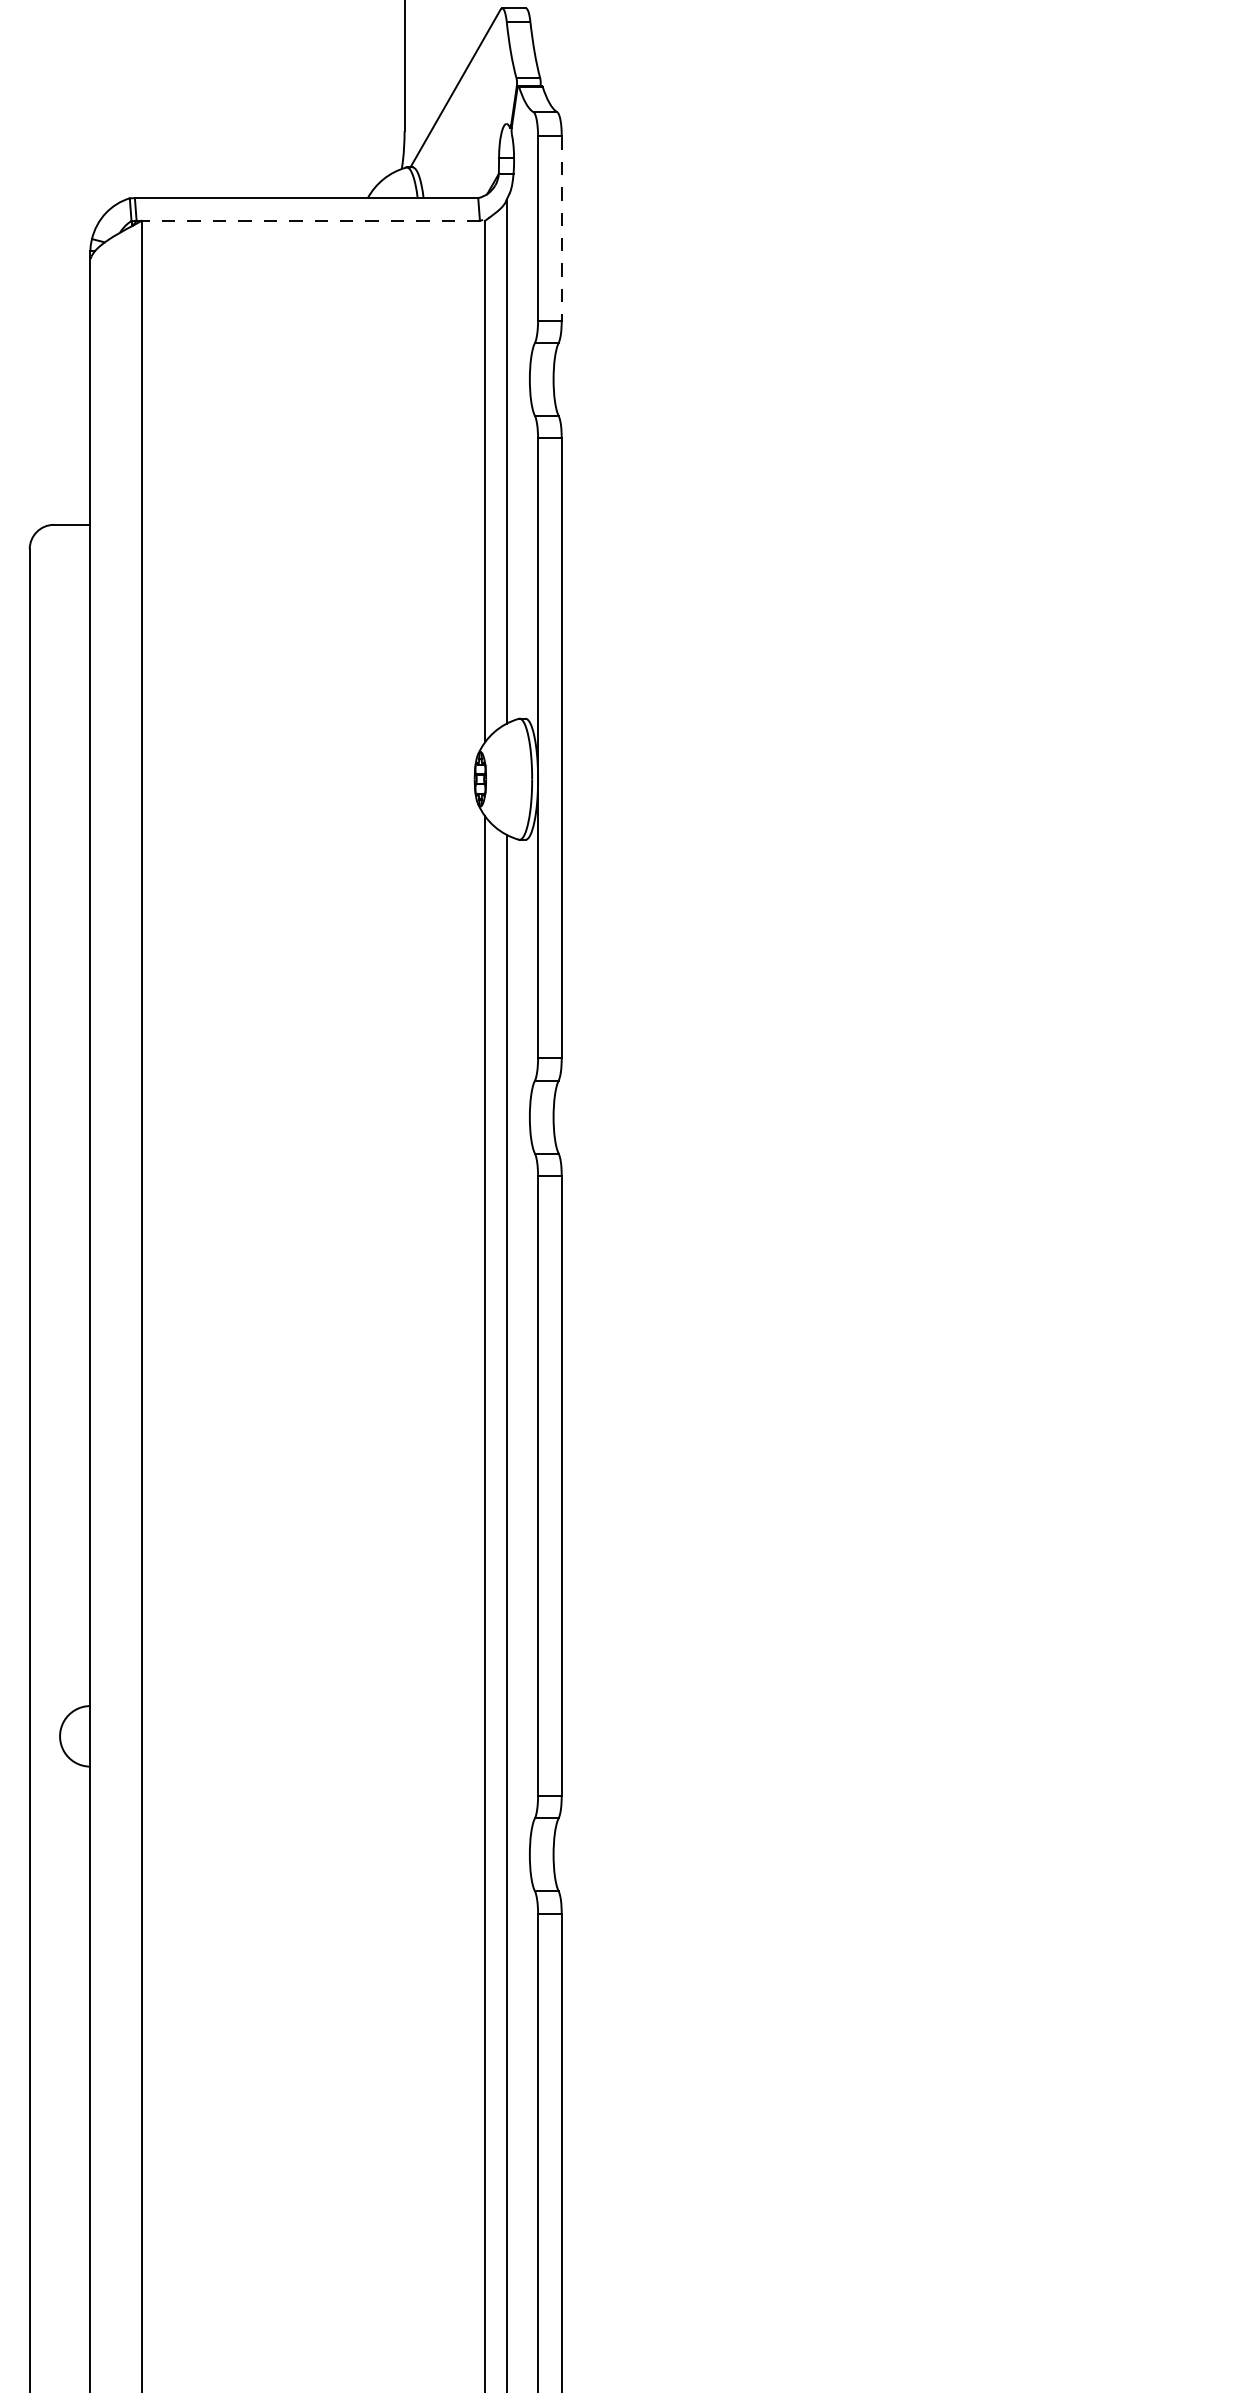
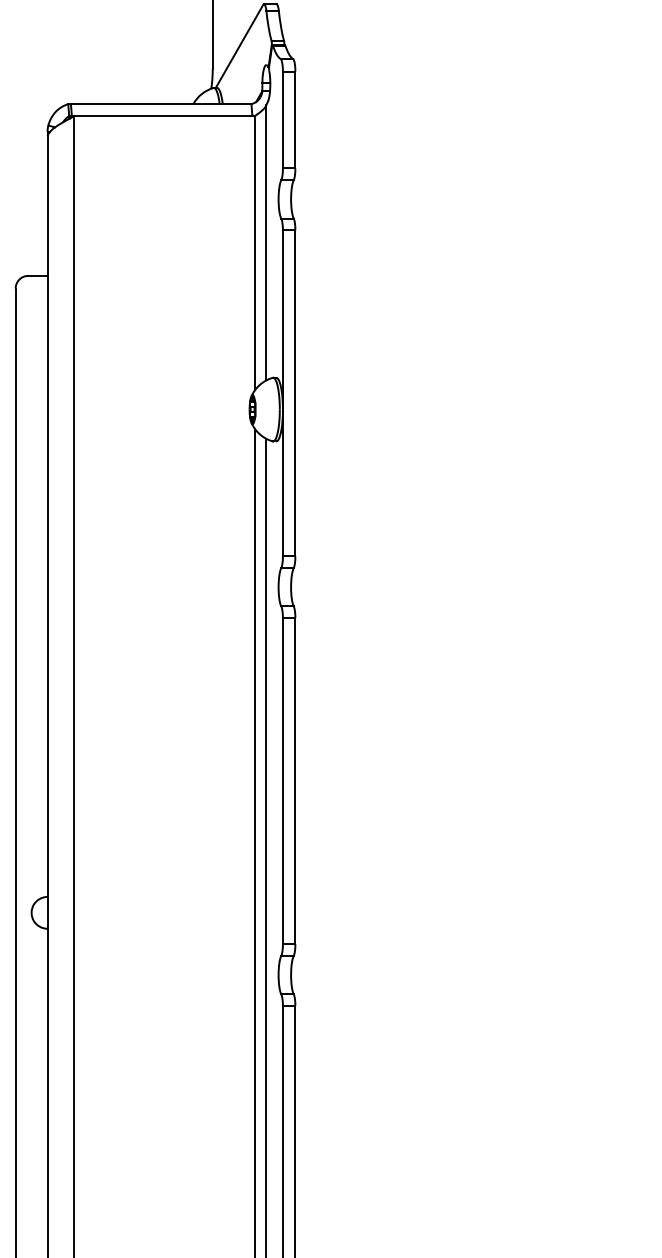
line: (310, 221) -> (163, 116), dashed -> solid
line: (561, 229) -> (295, 120), dashed -> solid

